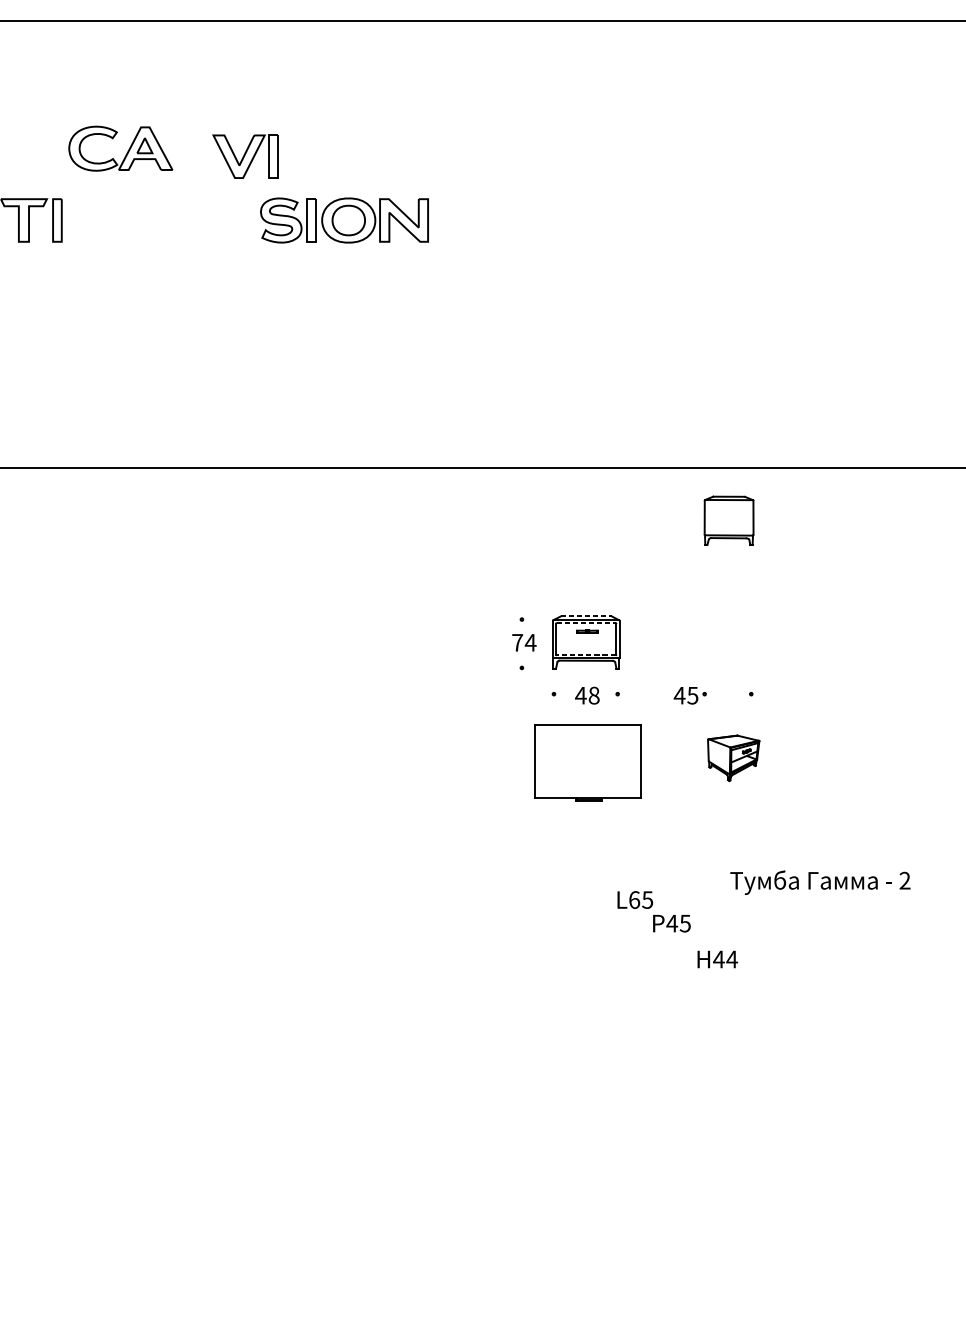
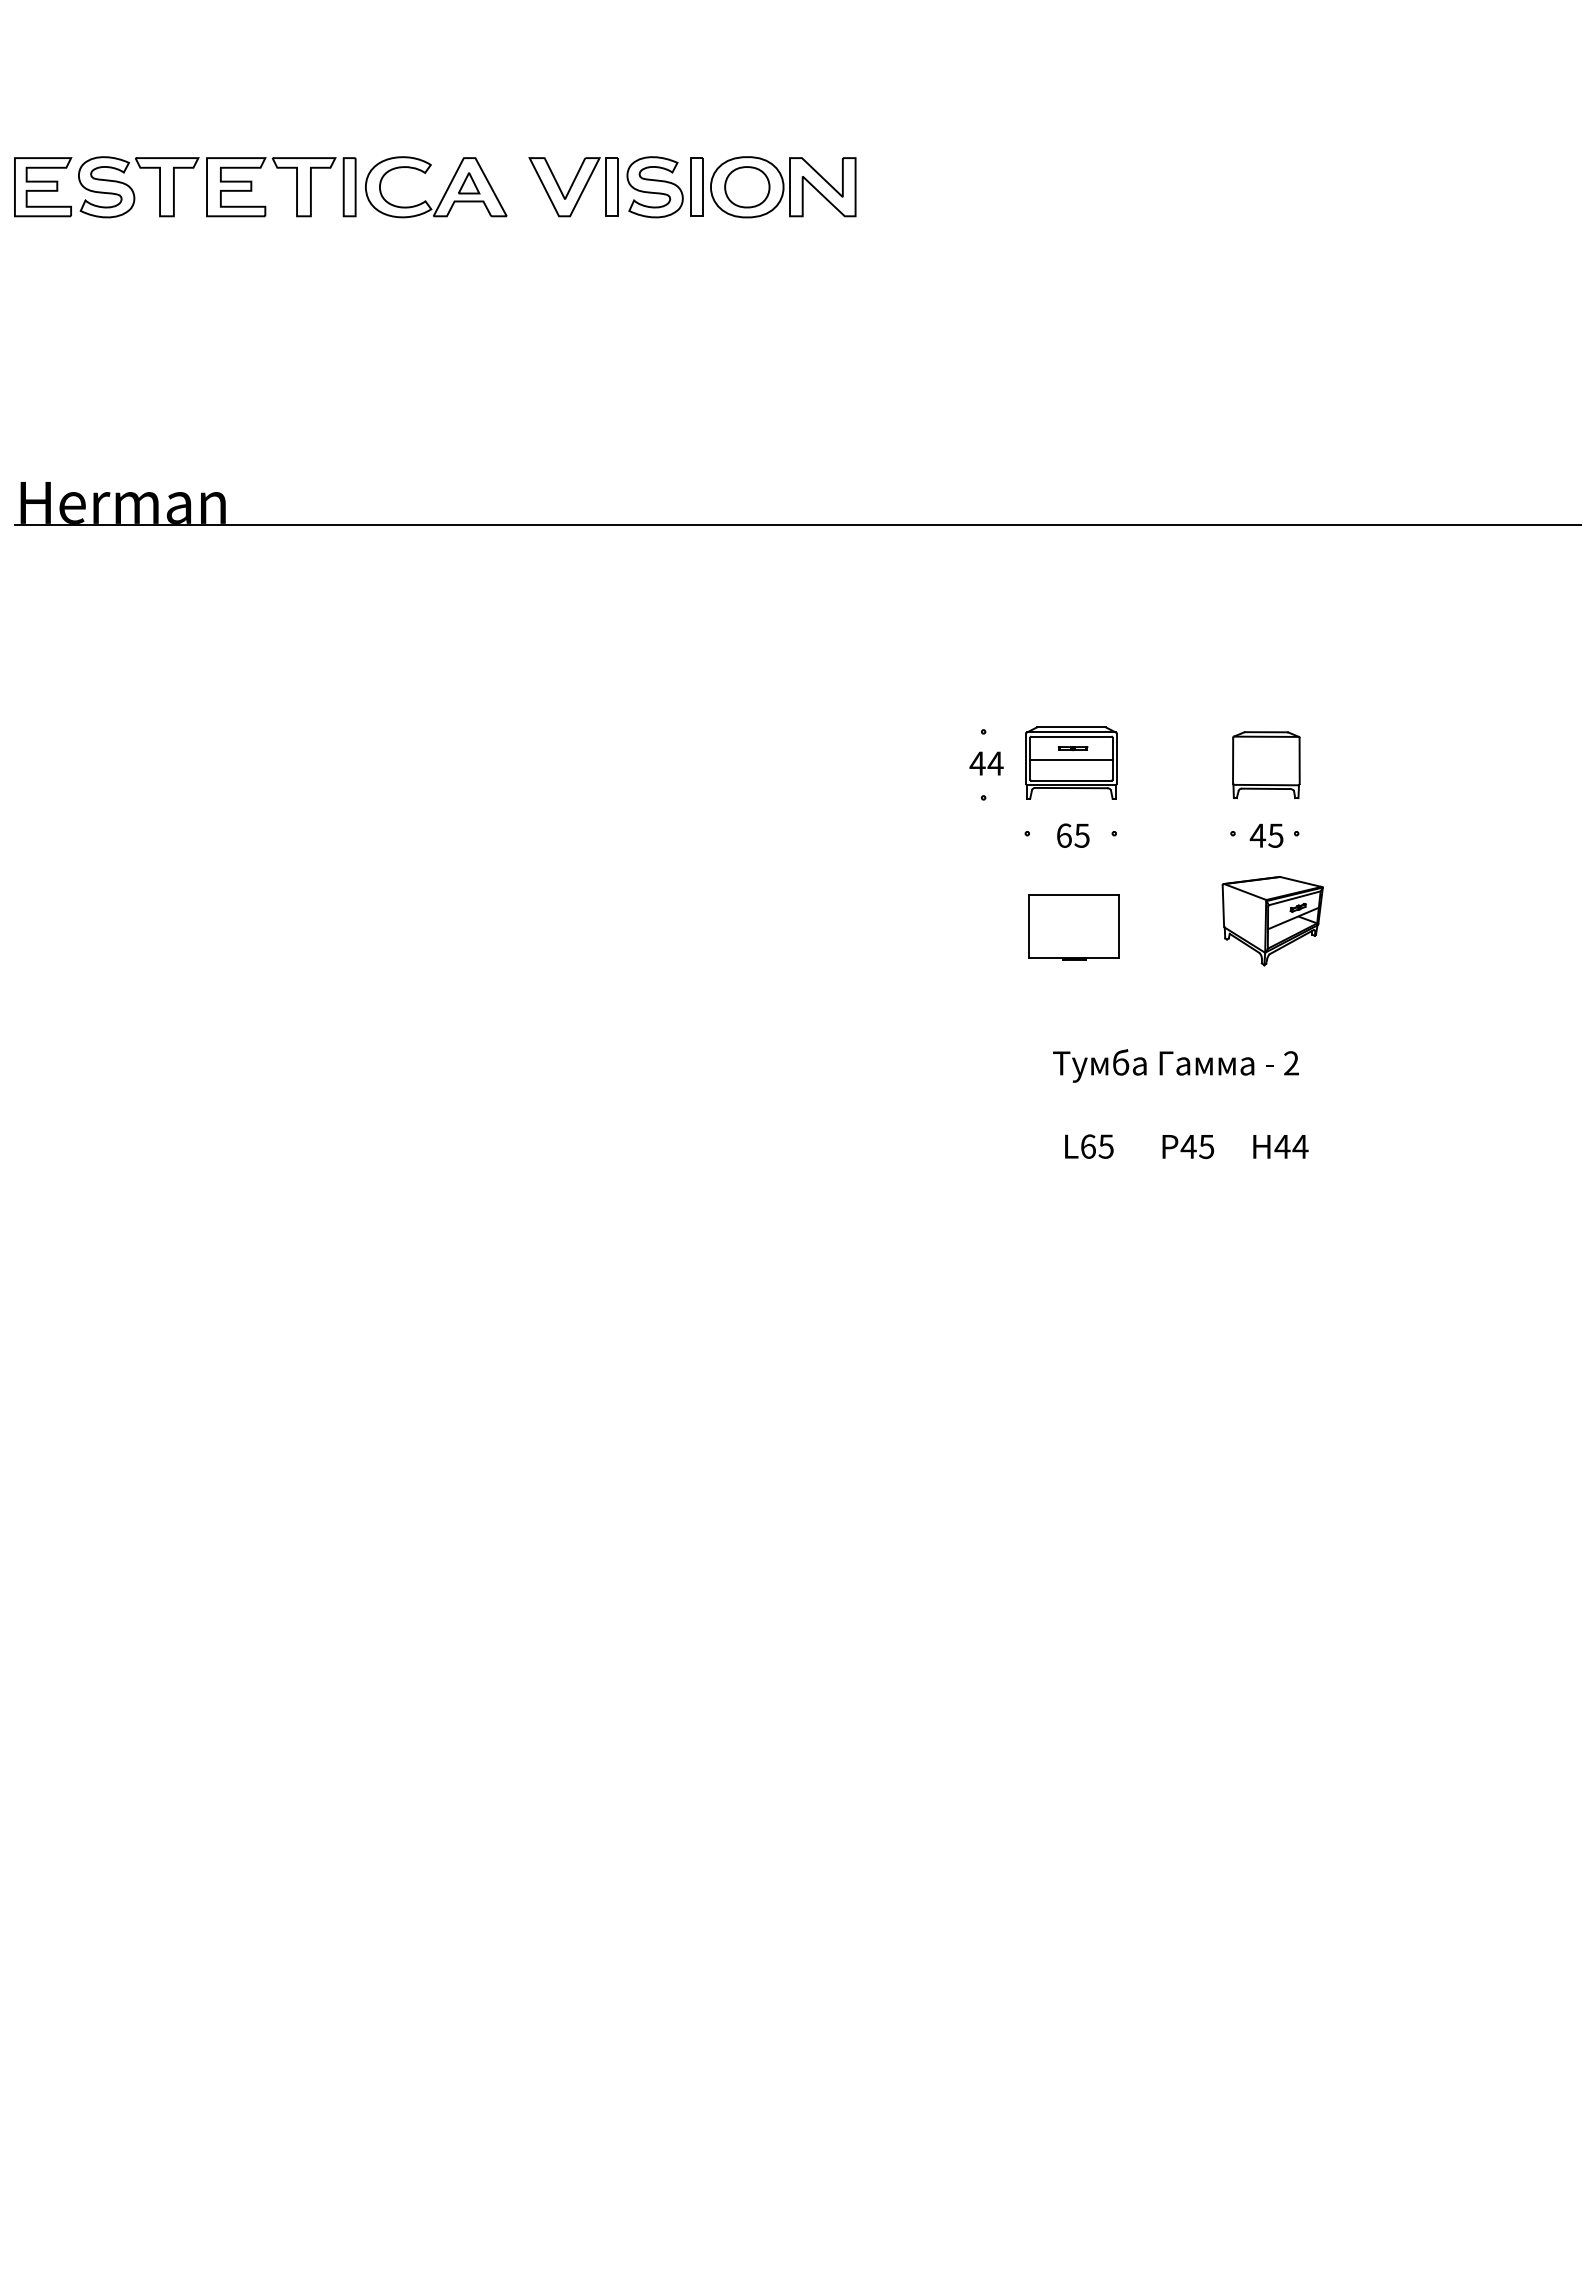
part: (127, 151) -> (445, 191), moved
part: (245, 156) -> (573, 187), moved
part: (729, 521) -> (1266, 765), moved
line: (586, 616) -> (1071, 727), dashed -> solid
line: (586, 622) -> (1071, 736), dashed -> solid
line: (586, 640) -> (1071, 760), added
text: (517, 642) -> (977, 763), 74 -> 44
line: (585, 655) -> (1070, 780), dashed -> solid
text: (587, 695) -> (1072, 835), 48 -> 65
text: (685, 695) -> (1266, 835), moved
part: (733, 758) -> (1272, 921), size x1.43
part: (587, 762) -> (1073, 927), size x0.62
text: (820, 882) -> (1175, 1065), moved
text: (635, 899) -> (1089, 1146), moved
text: (717, 959) -> (1280, 1146), moved

